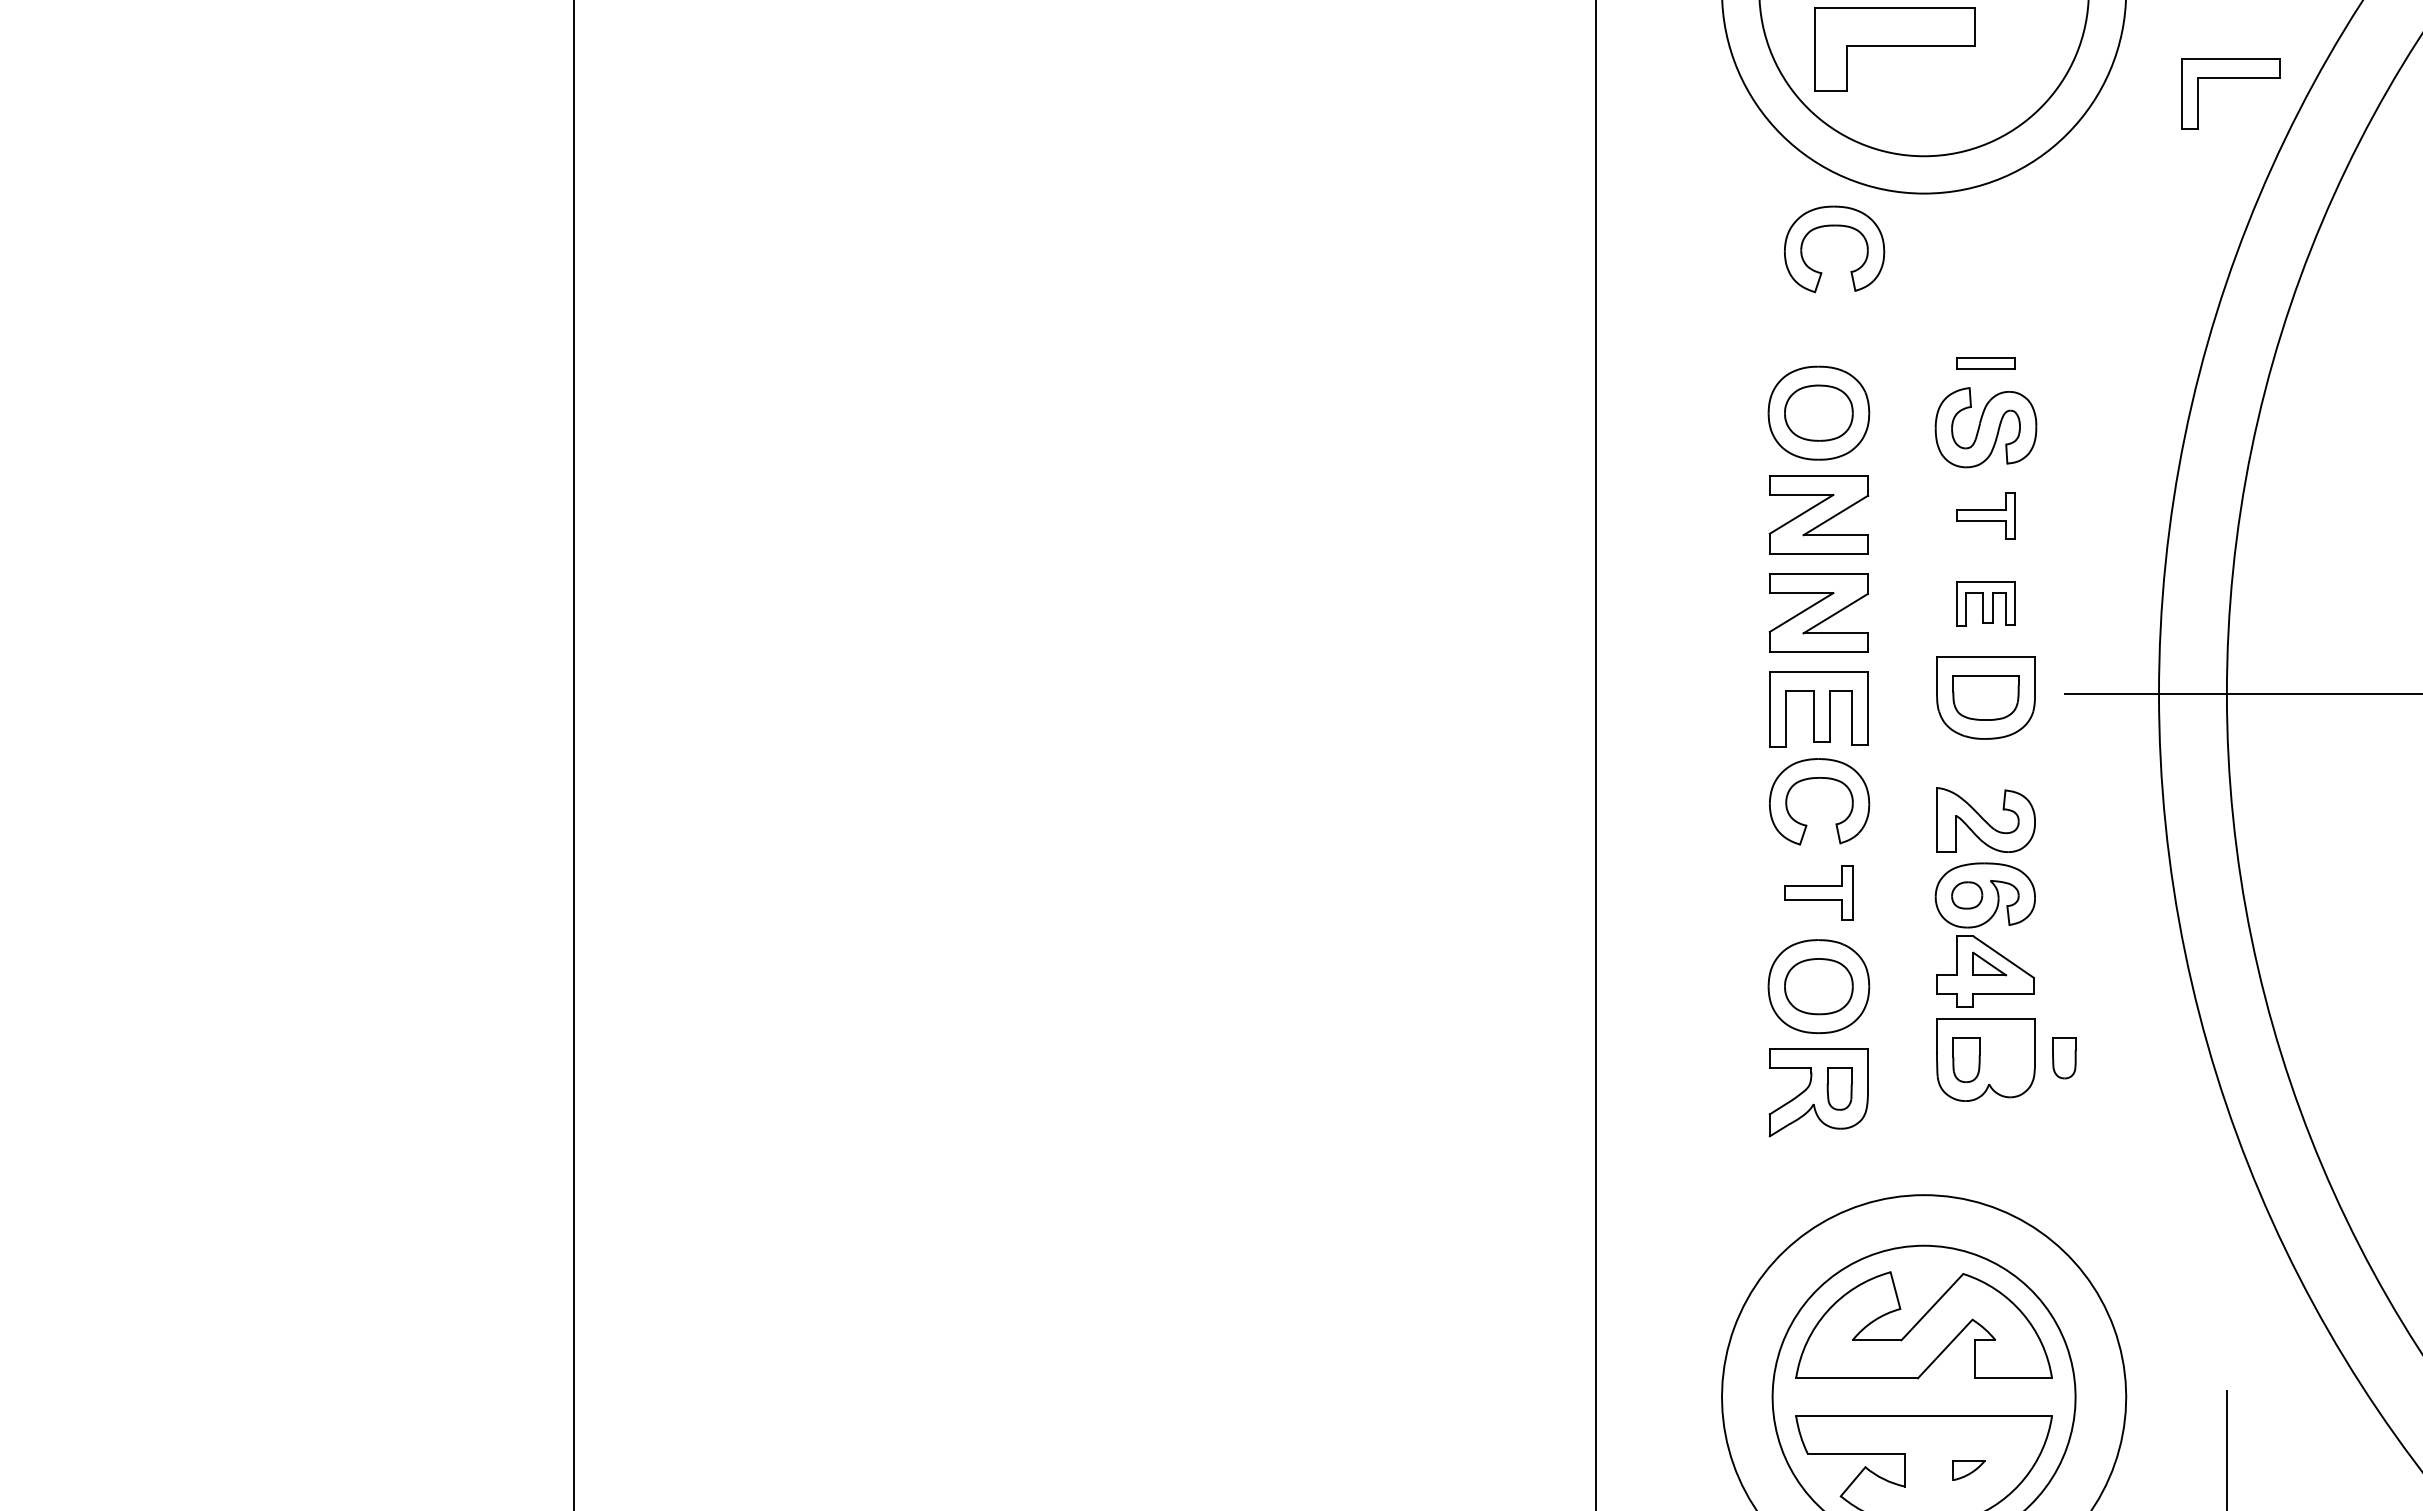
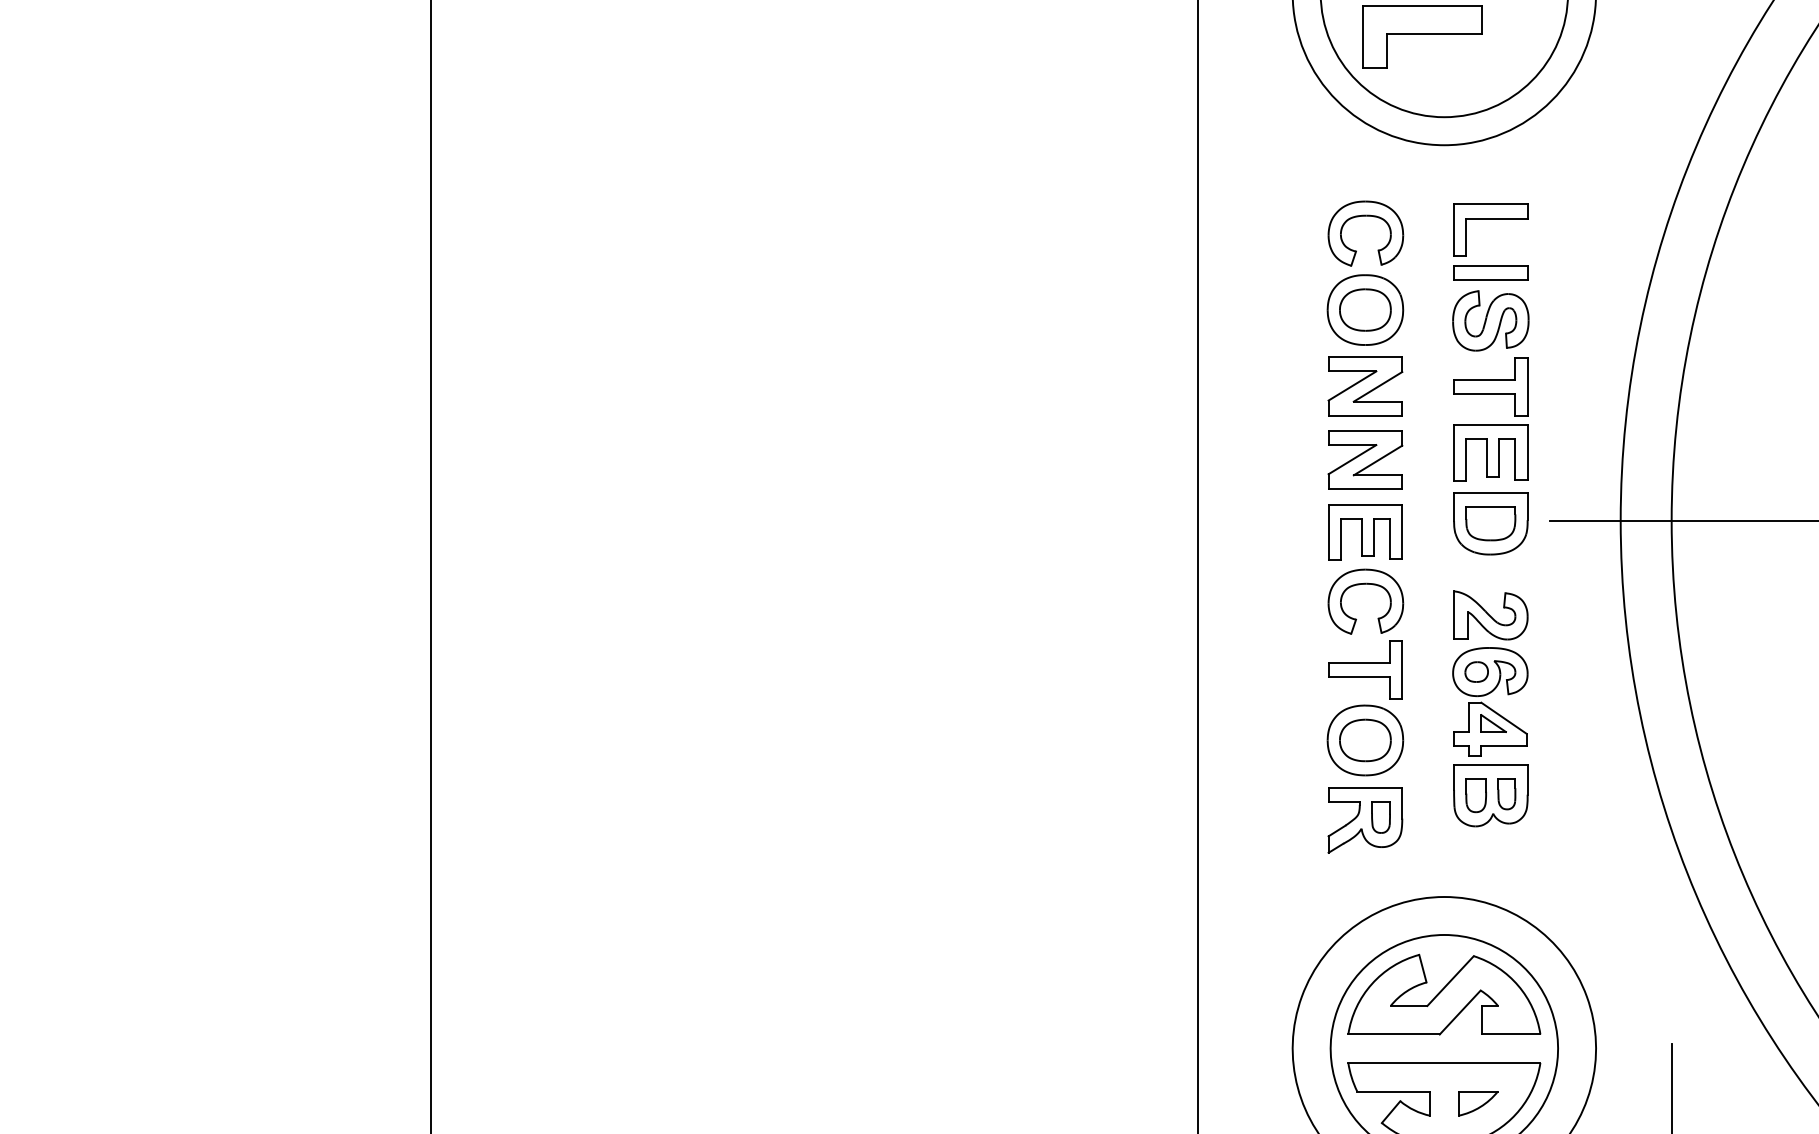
part: (2230, 78) -> (1490, 218), moved
part: (1834, 226) -> (1365, 216), moved
part: (1985, 363) -> (1490, 272), size x1.67
part: (1985, 515) -> (1490, 386), size x1.67
part: (1985, 603) -> (1490, 452), size x1.67
part: (1818, 892) -> (1365, 669), size x1.43
part: (2064, 1058) -> (1506, 794), moved
part: (1968, 1470) -> (1477, 1103), size x1.67

